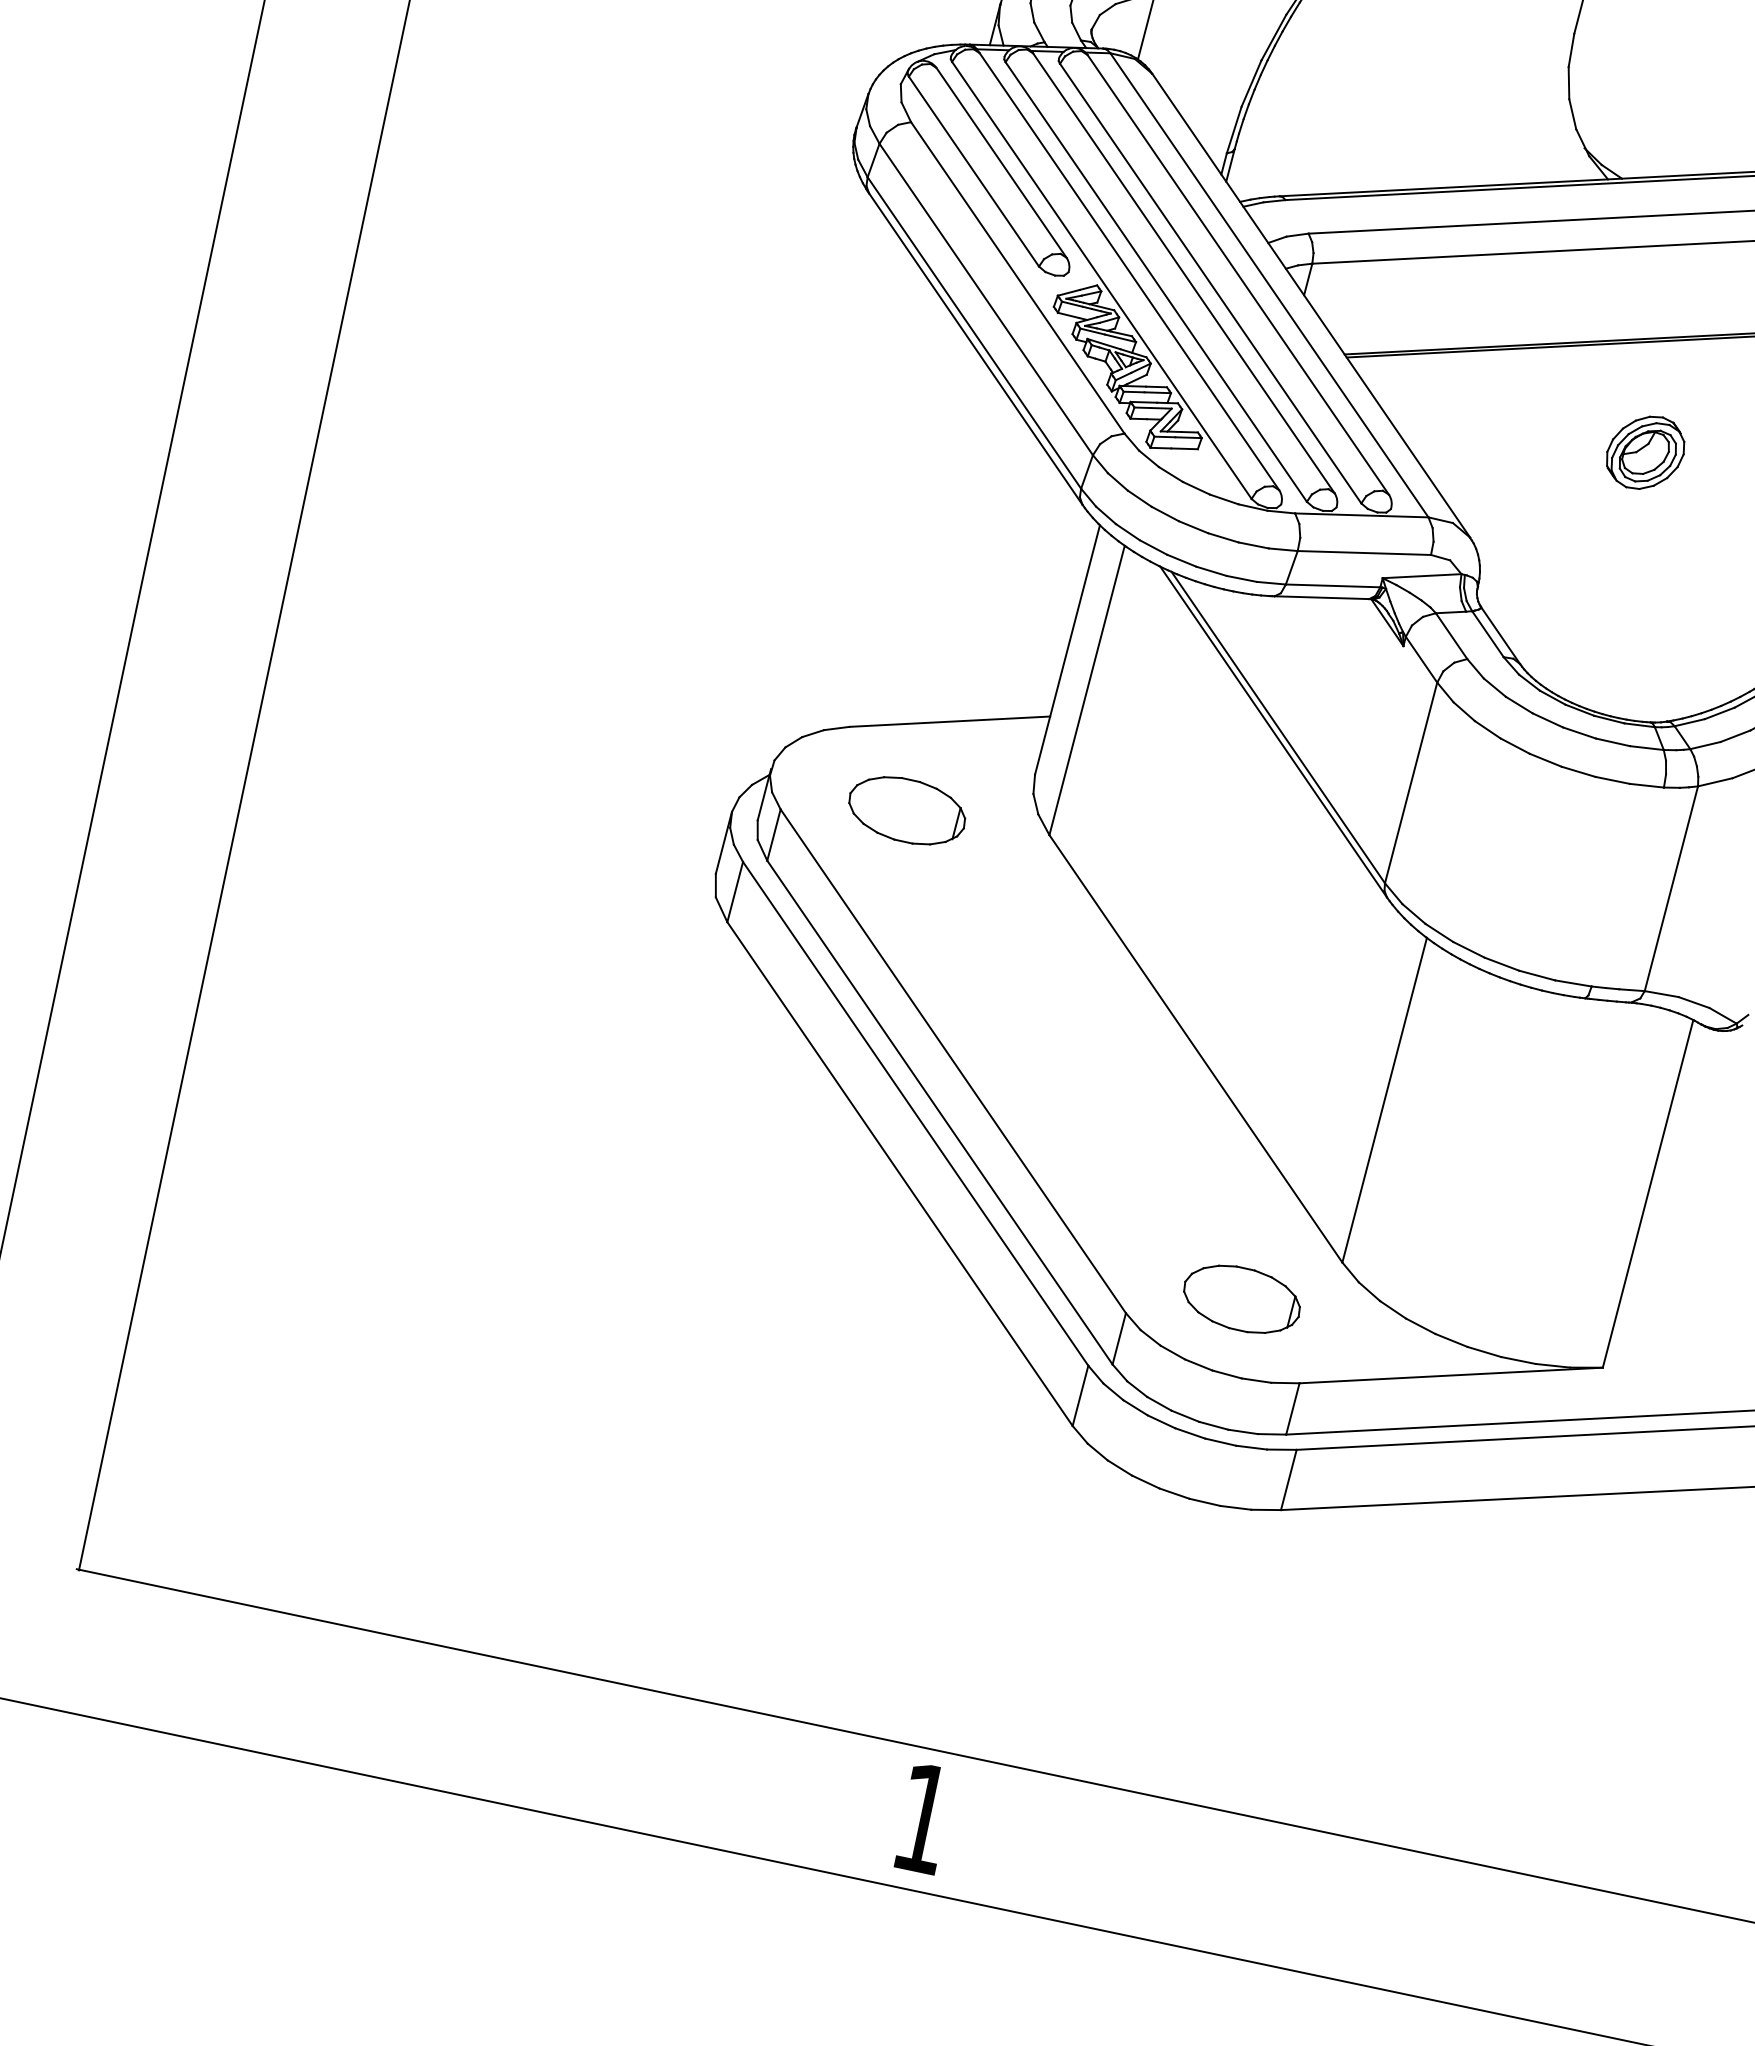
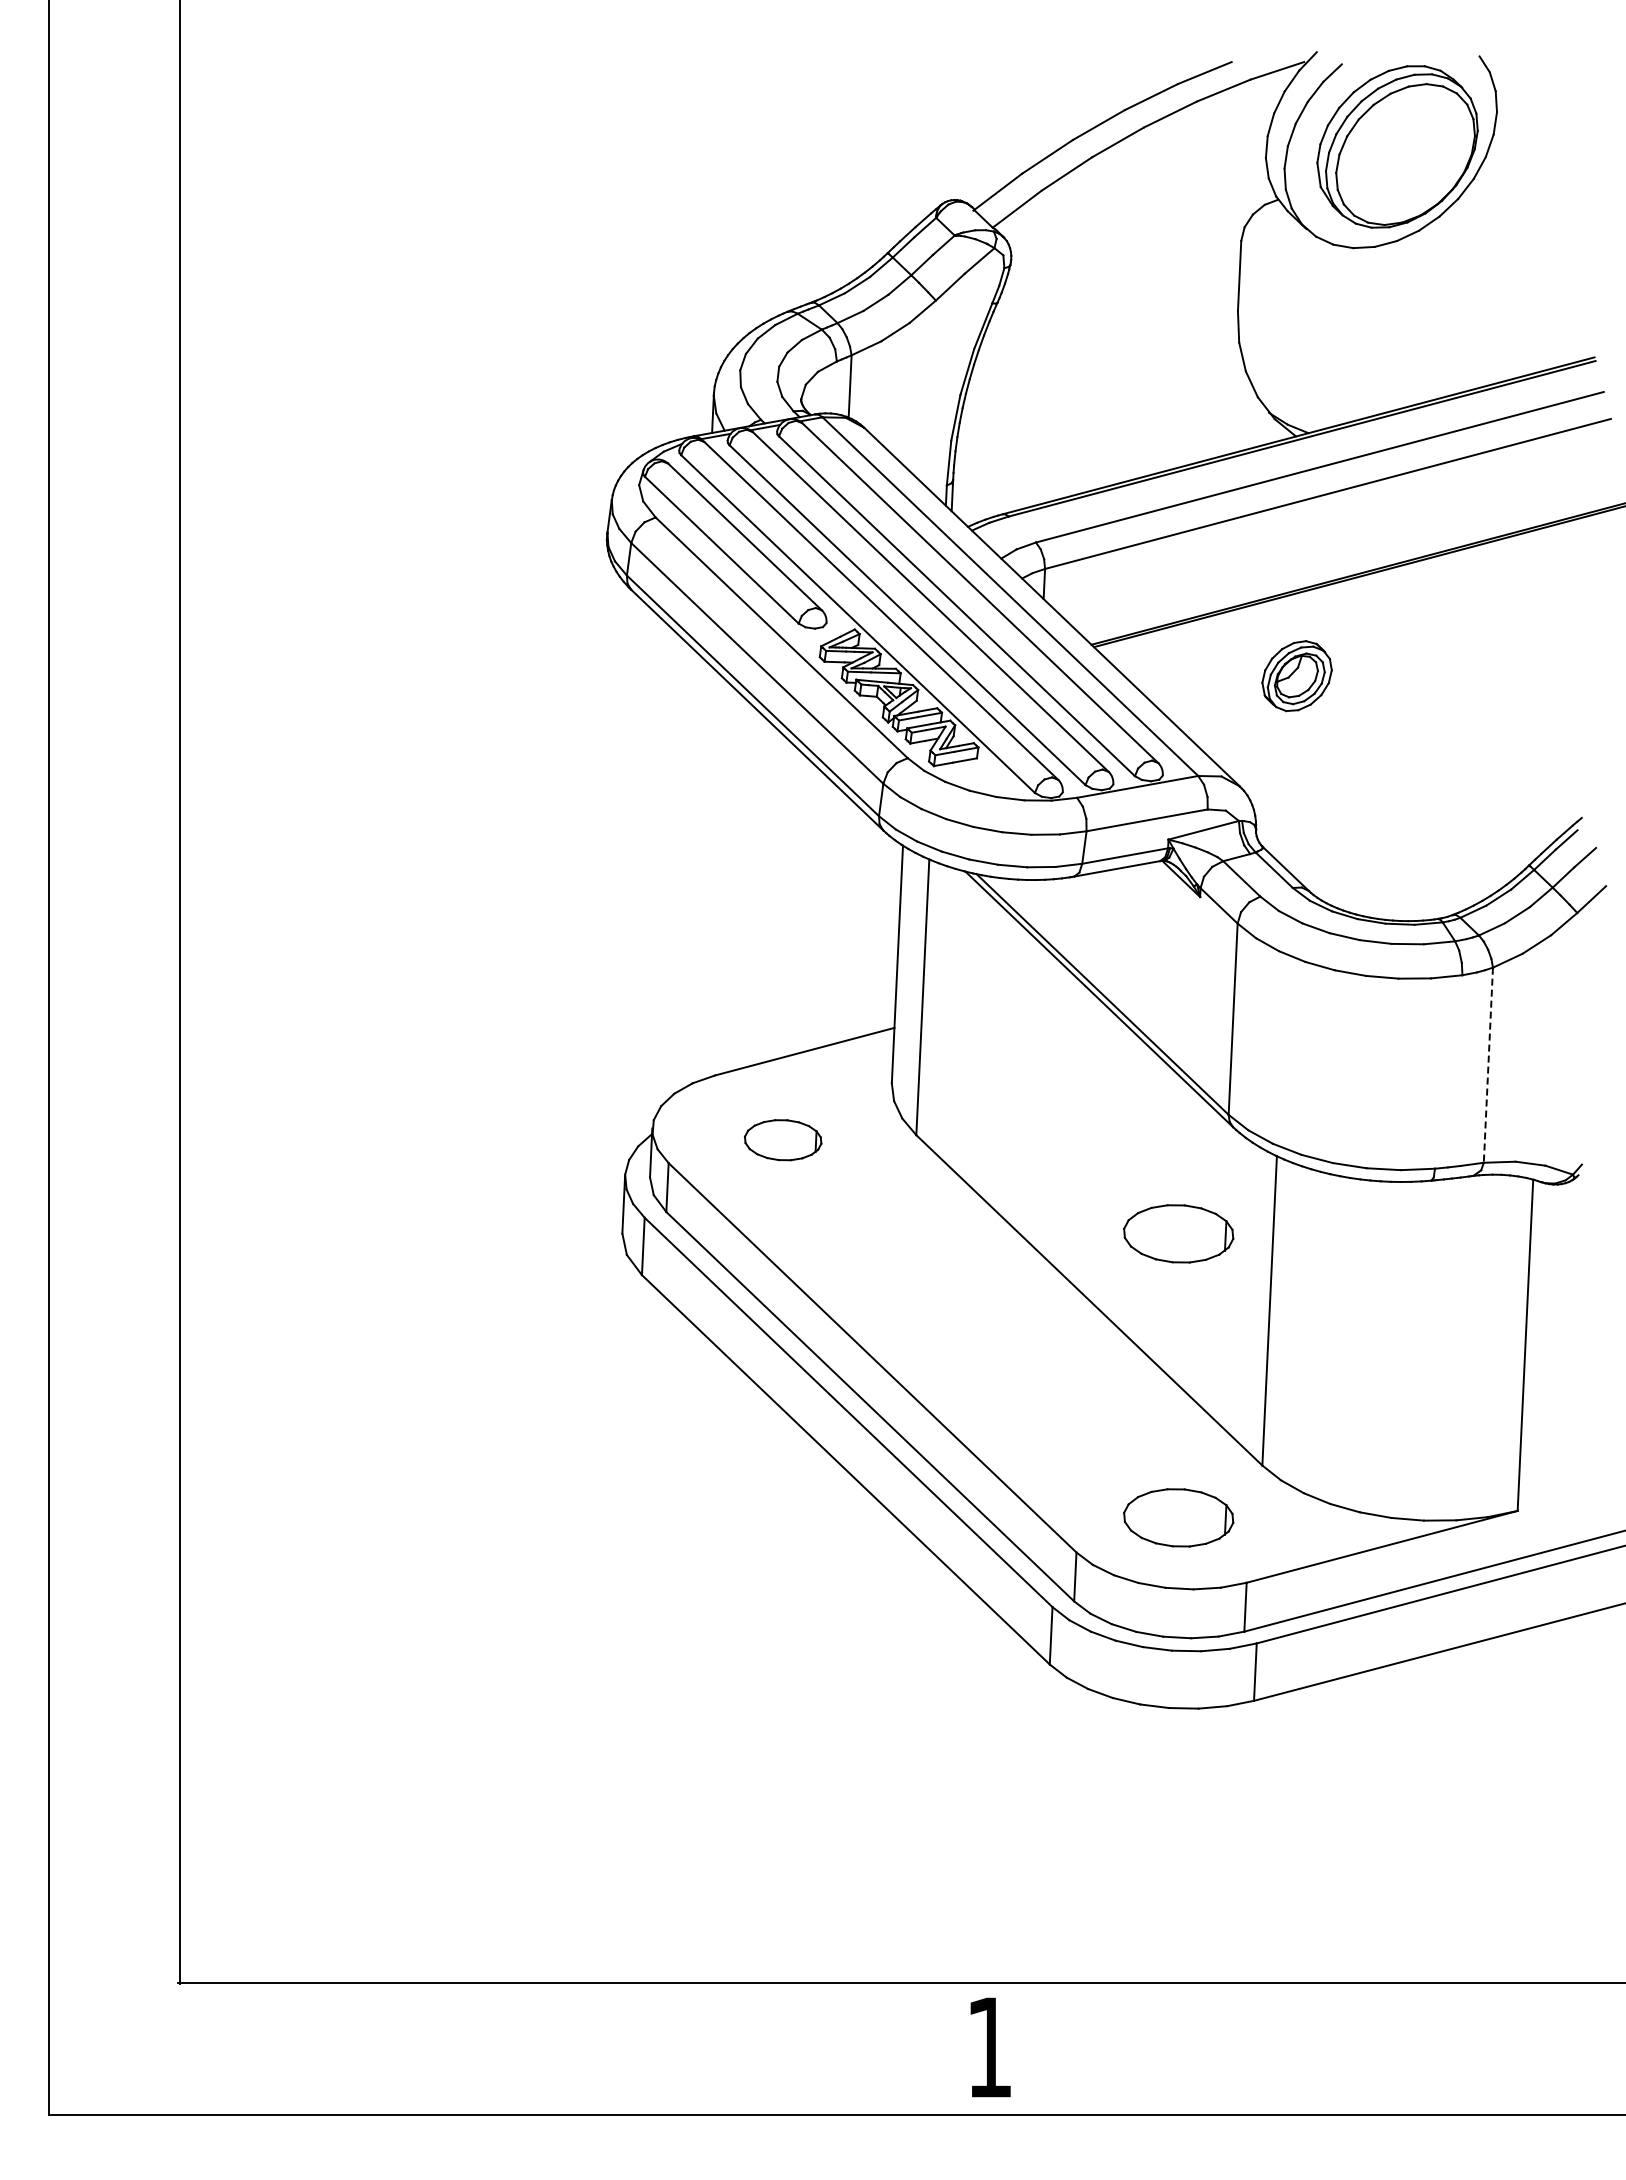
part: (1644, 452) -> (1296, 676), moved
part: (906, 809) -> (782, 1139), size x0.7
line: (1671, 889) -> (1488, 1065), solid -> dashed
part: (1305, 997) -> (1178, 1233), added

